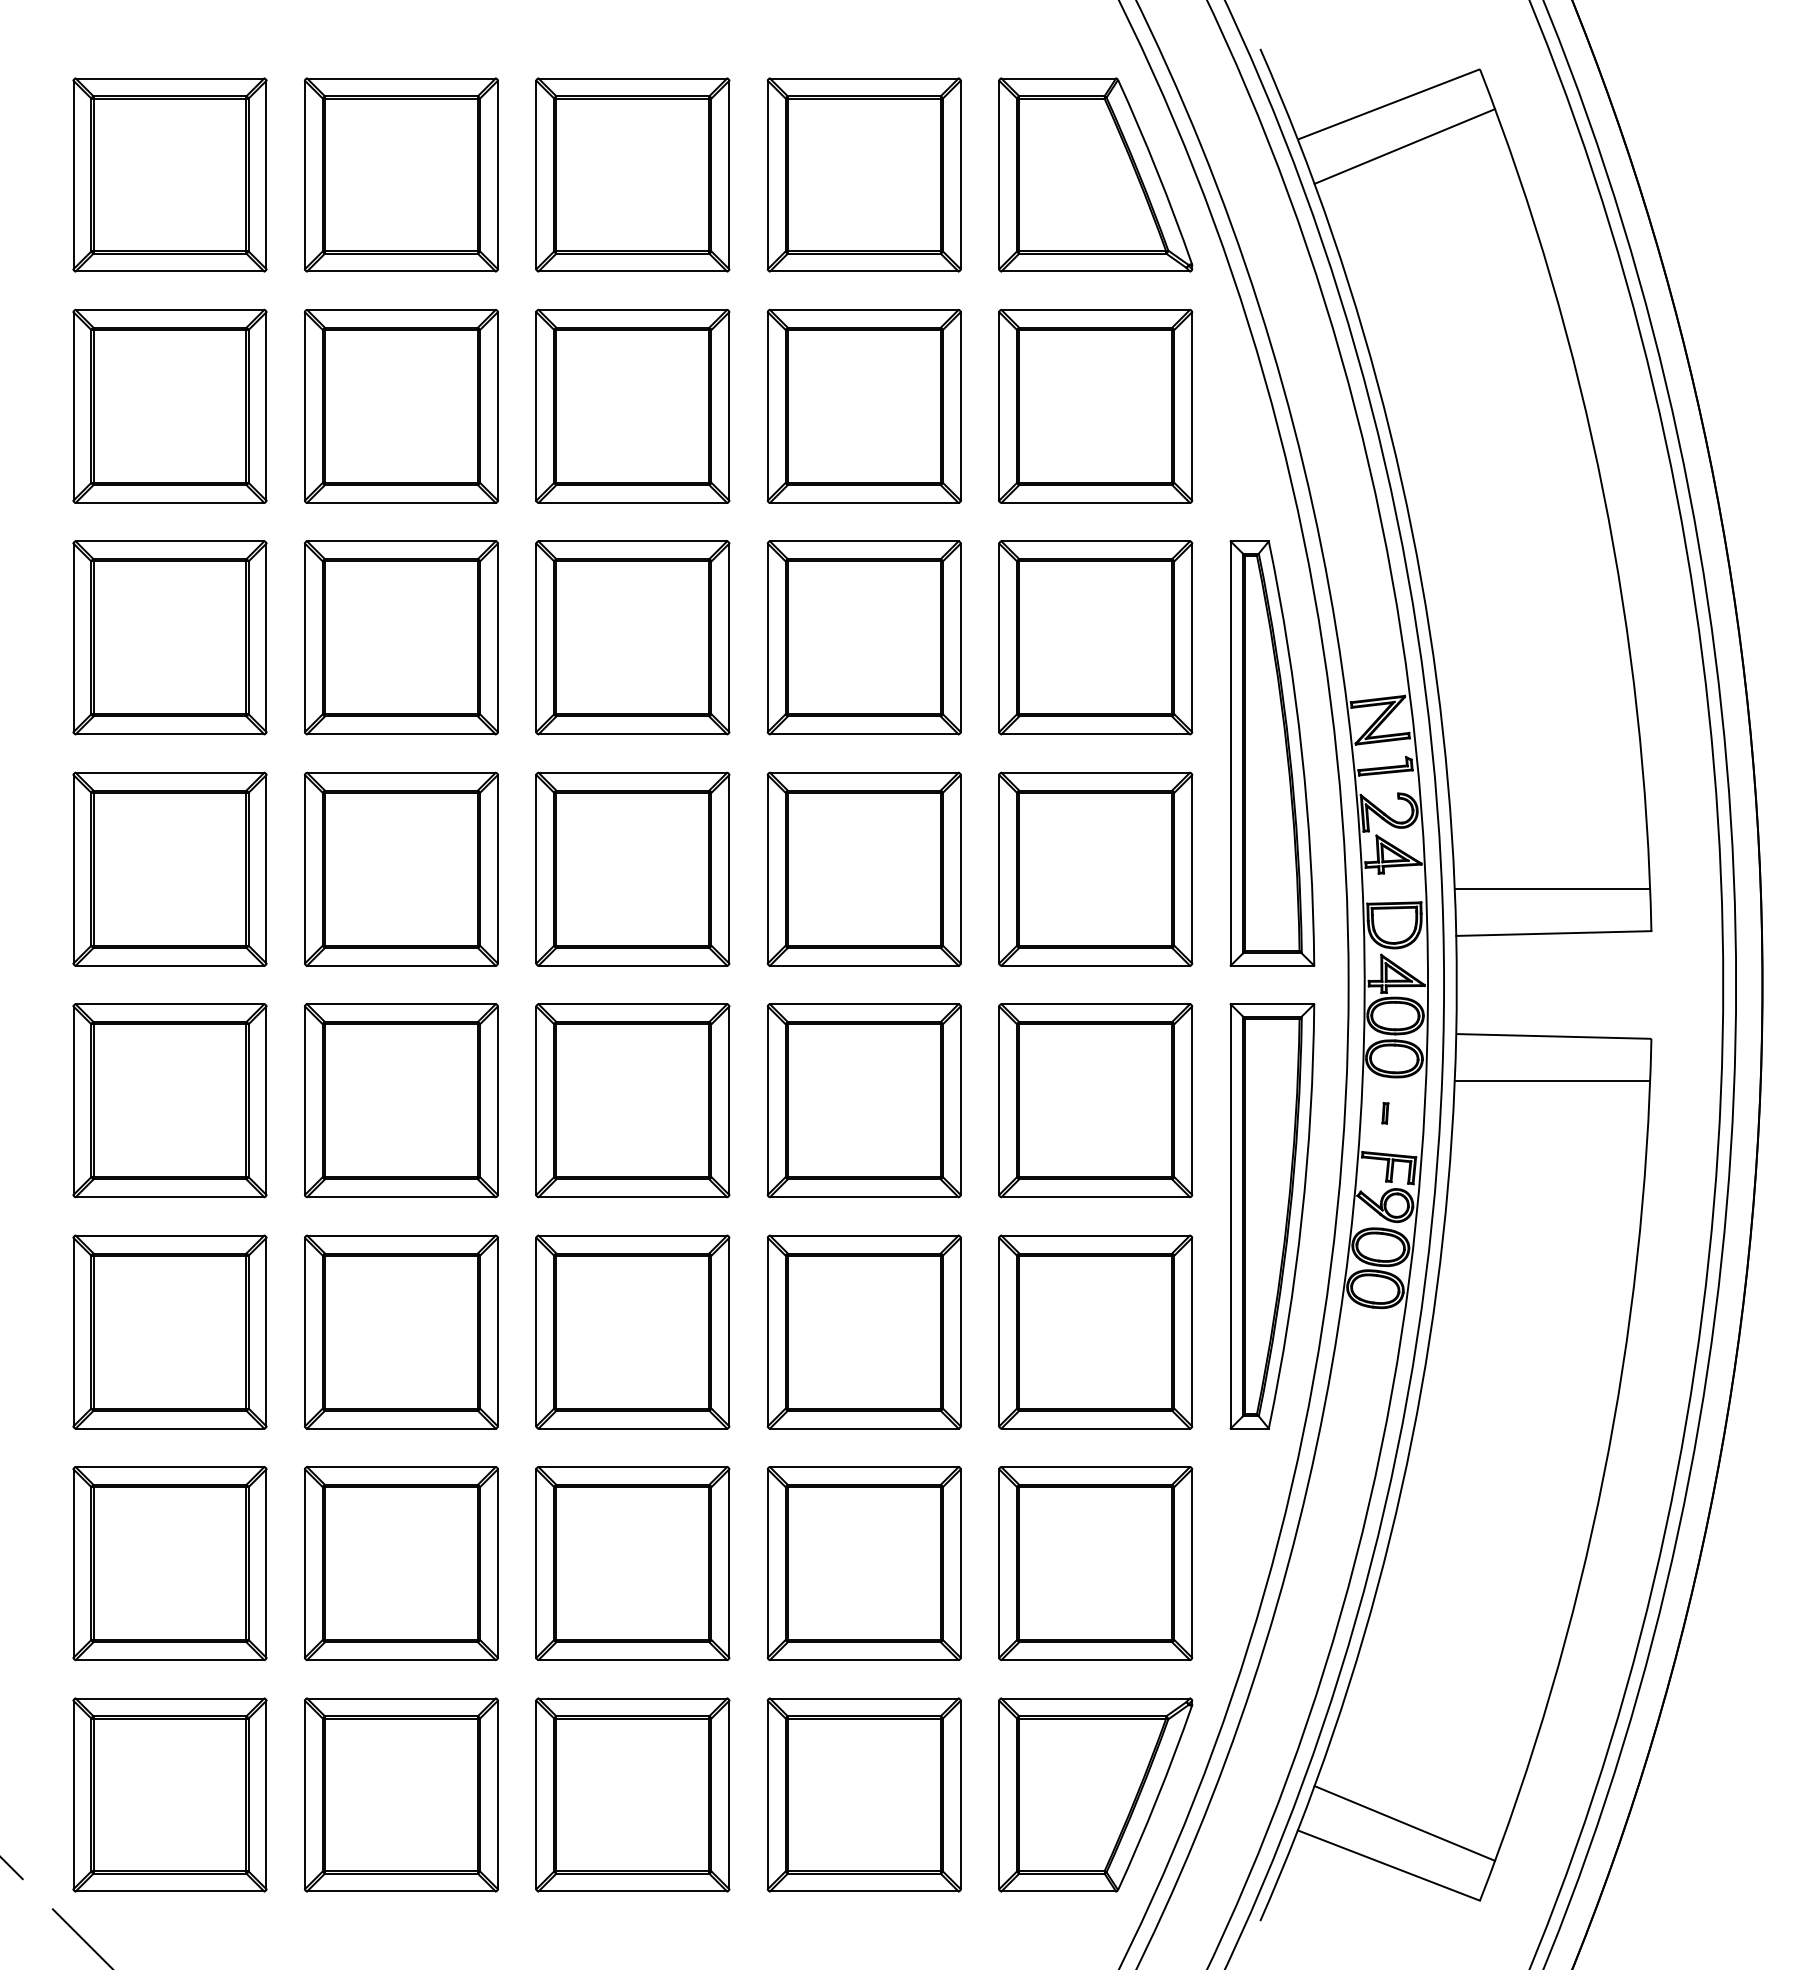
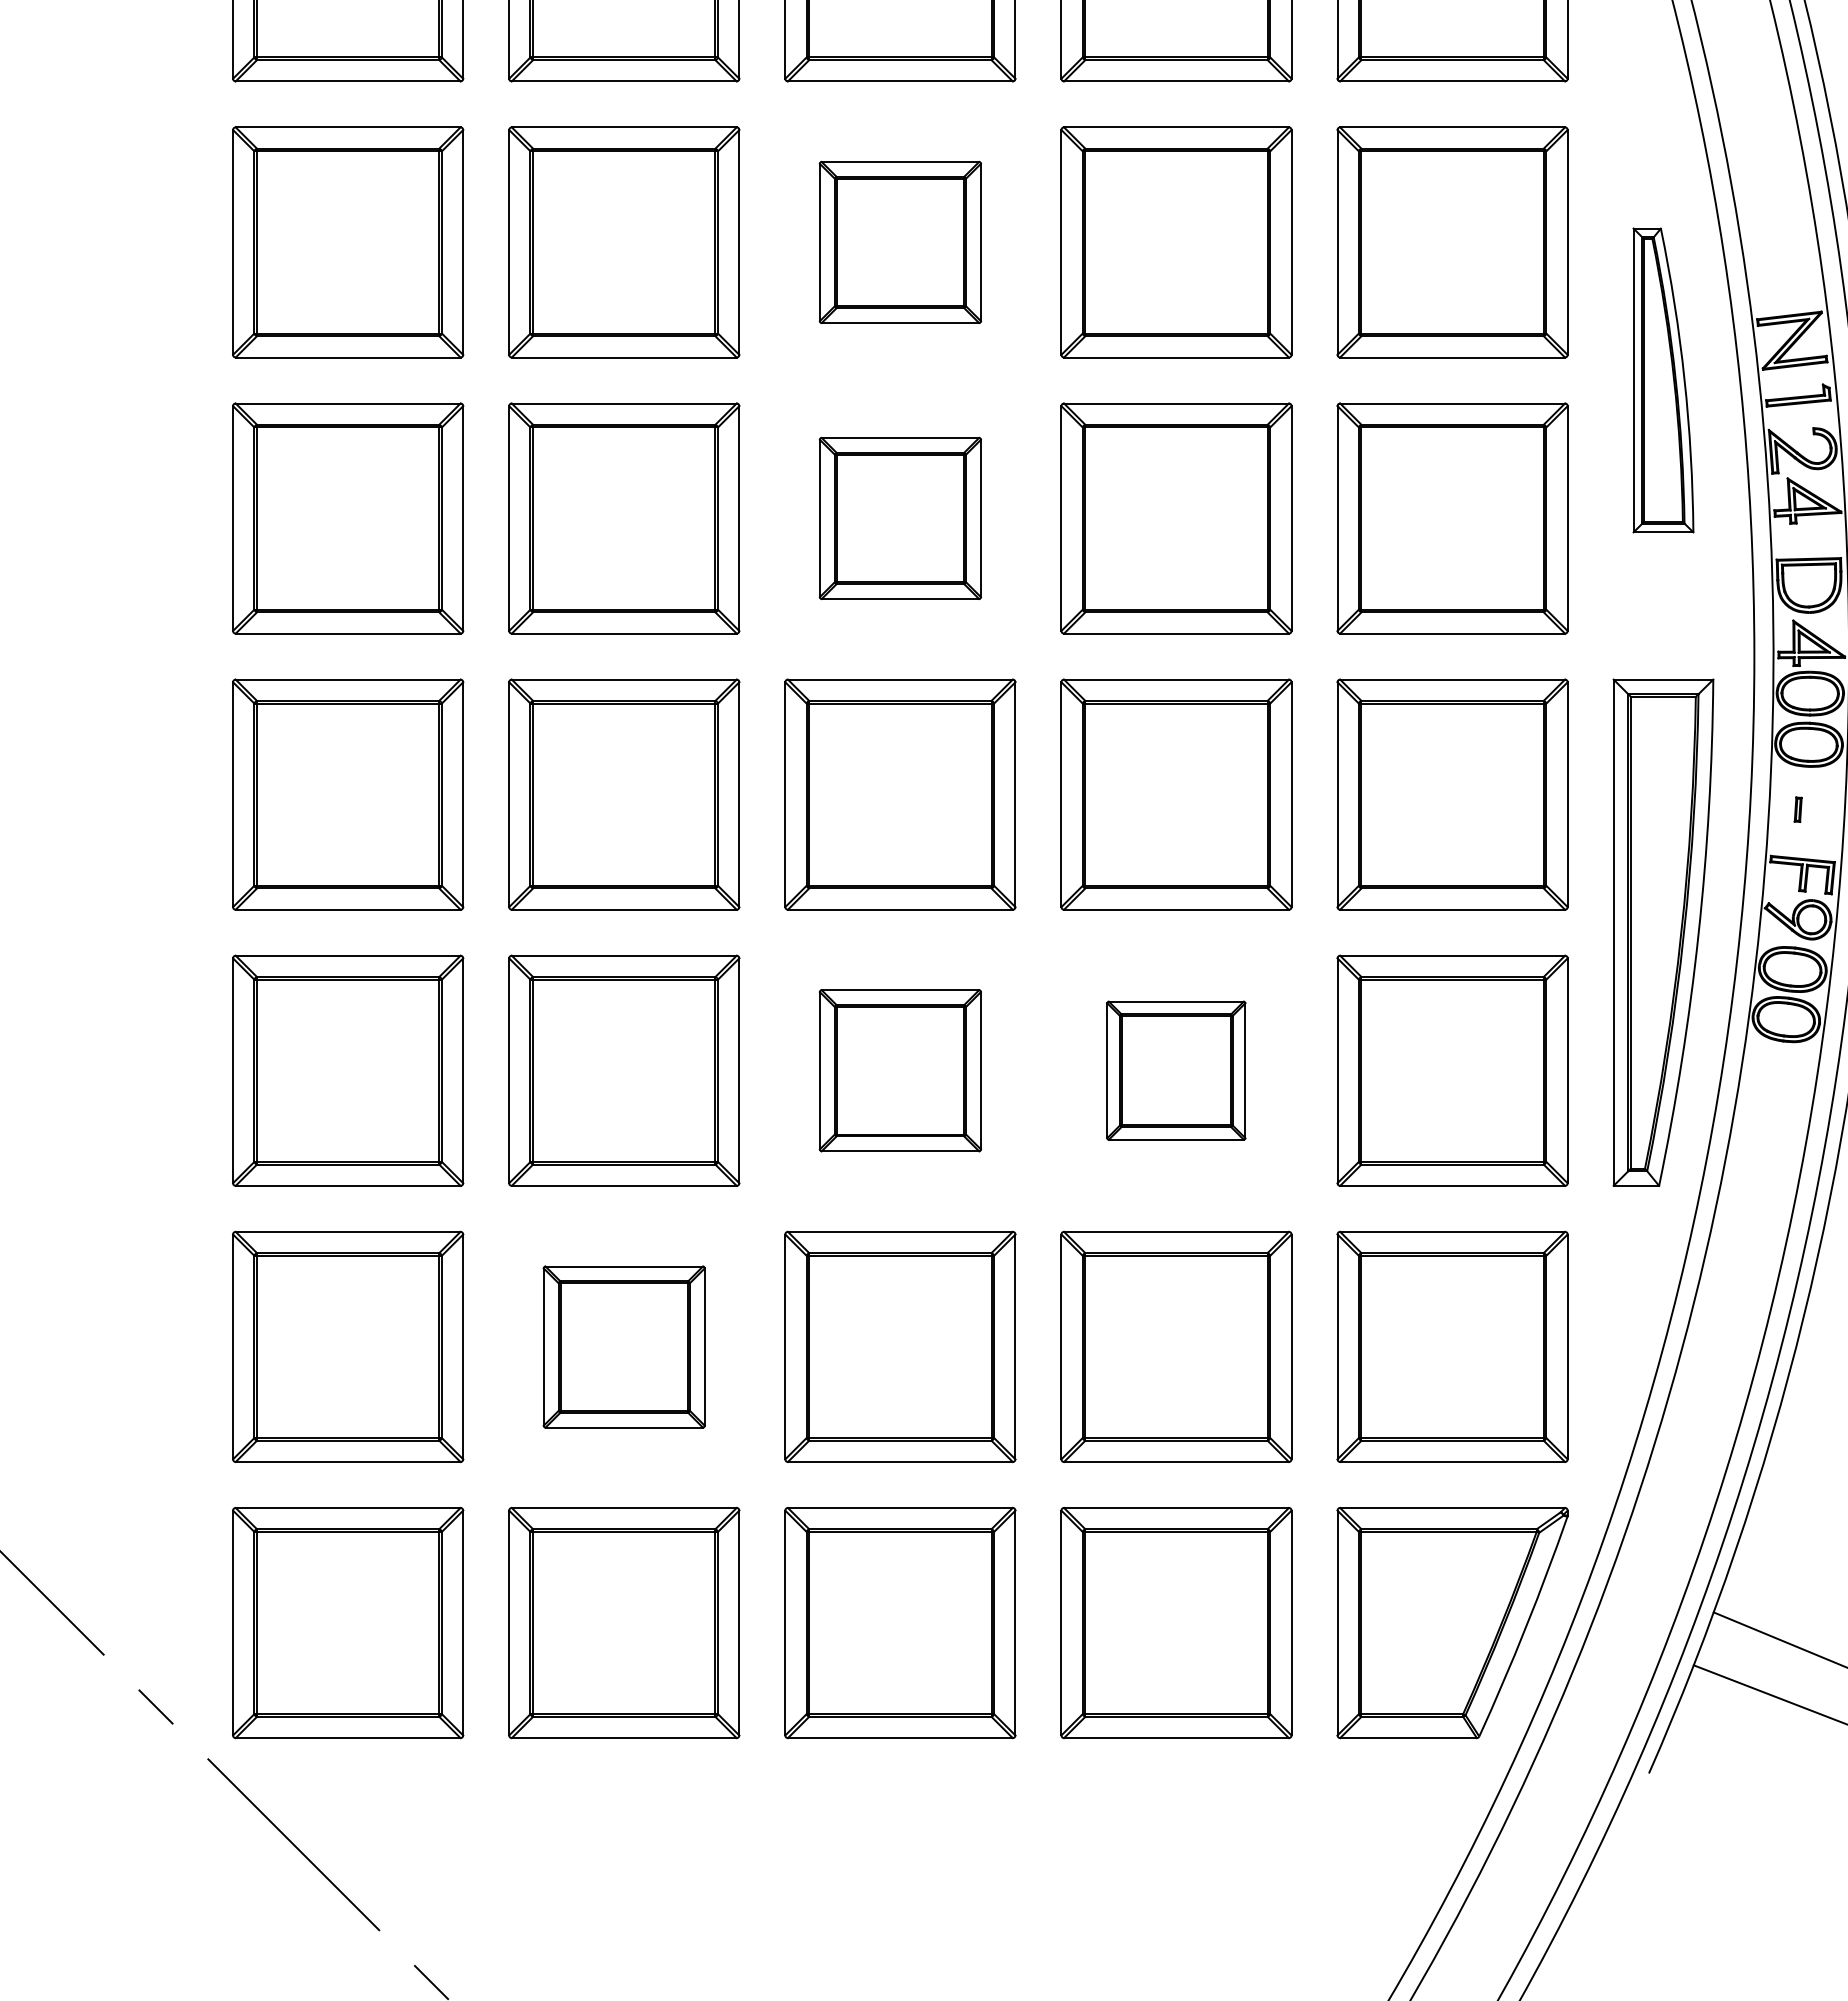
part: (632, 637) -> (899, 242), size x0.7
part: (1272, 753) -> (1663, 380), size x0.6
part: (632, 868) -> (899, 517), size x0.7
part: (632, 1331) -> (899, 1070), size x0.7
part: (863, 1331) -> (1175, 1070), size x0.6
part: (401, 1563) -> (624, 1346), size x0.7

